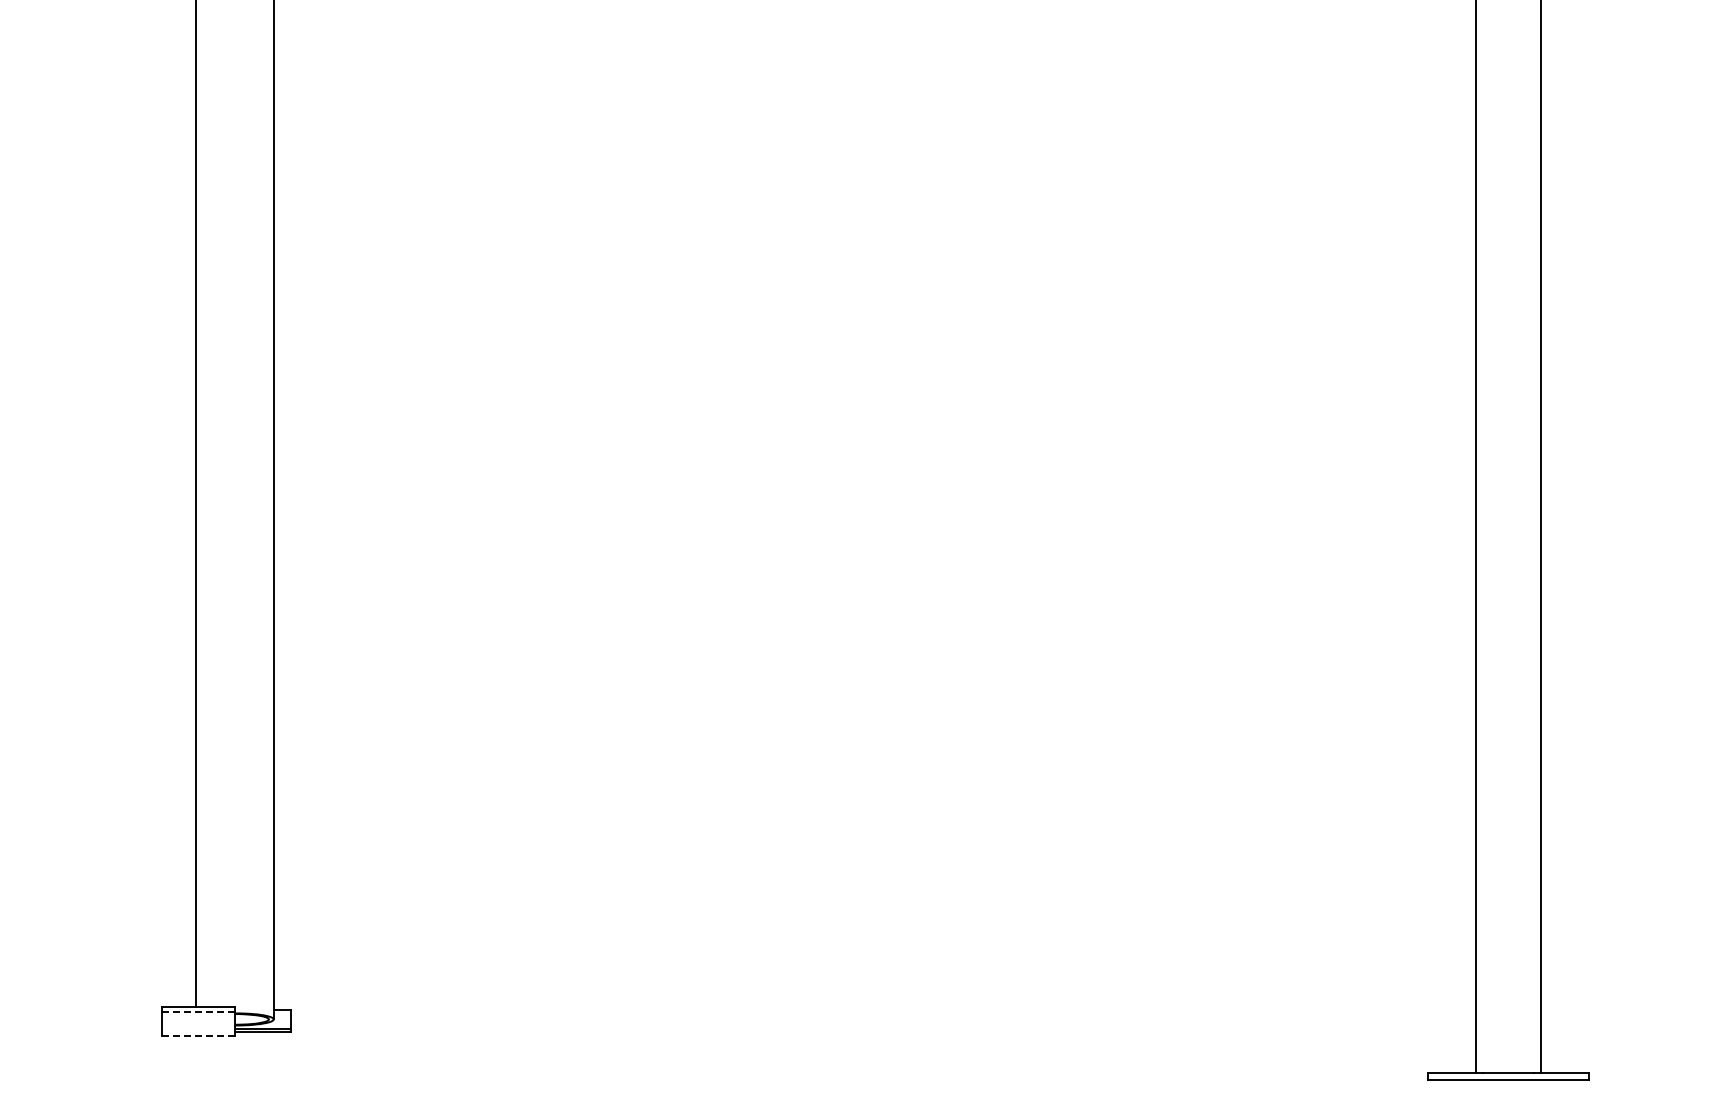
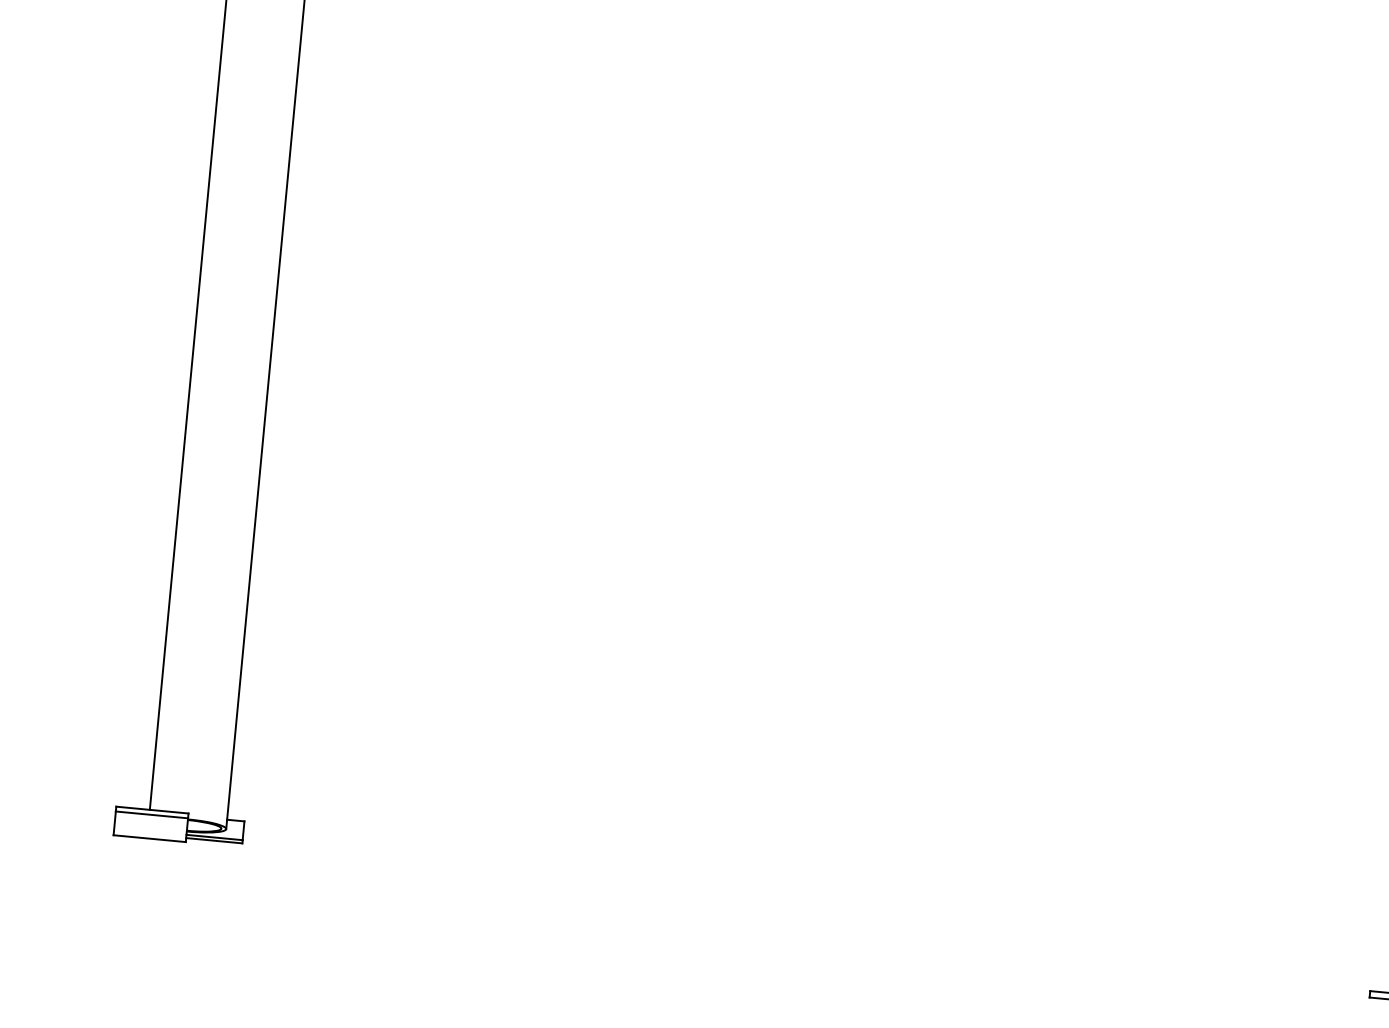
line: (198, 1012) -> (151, 815), dashed -> solid
line: (197, 1036) -> (148, 838), dashed -> solid

